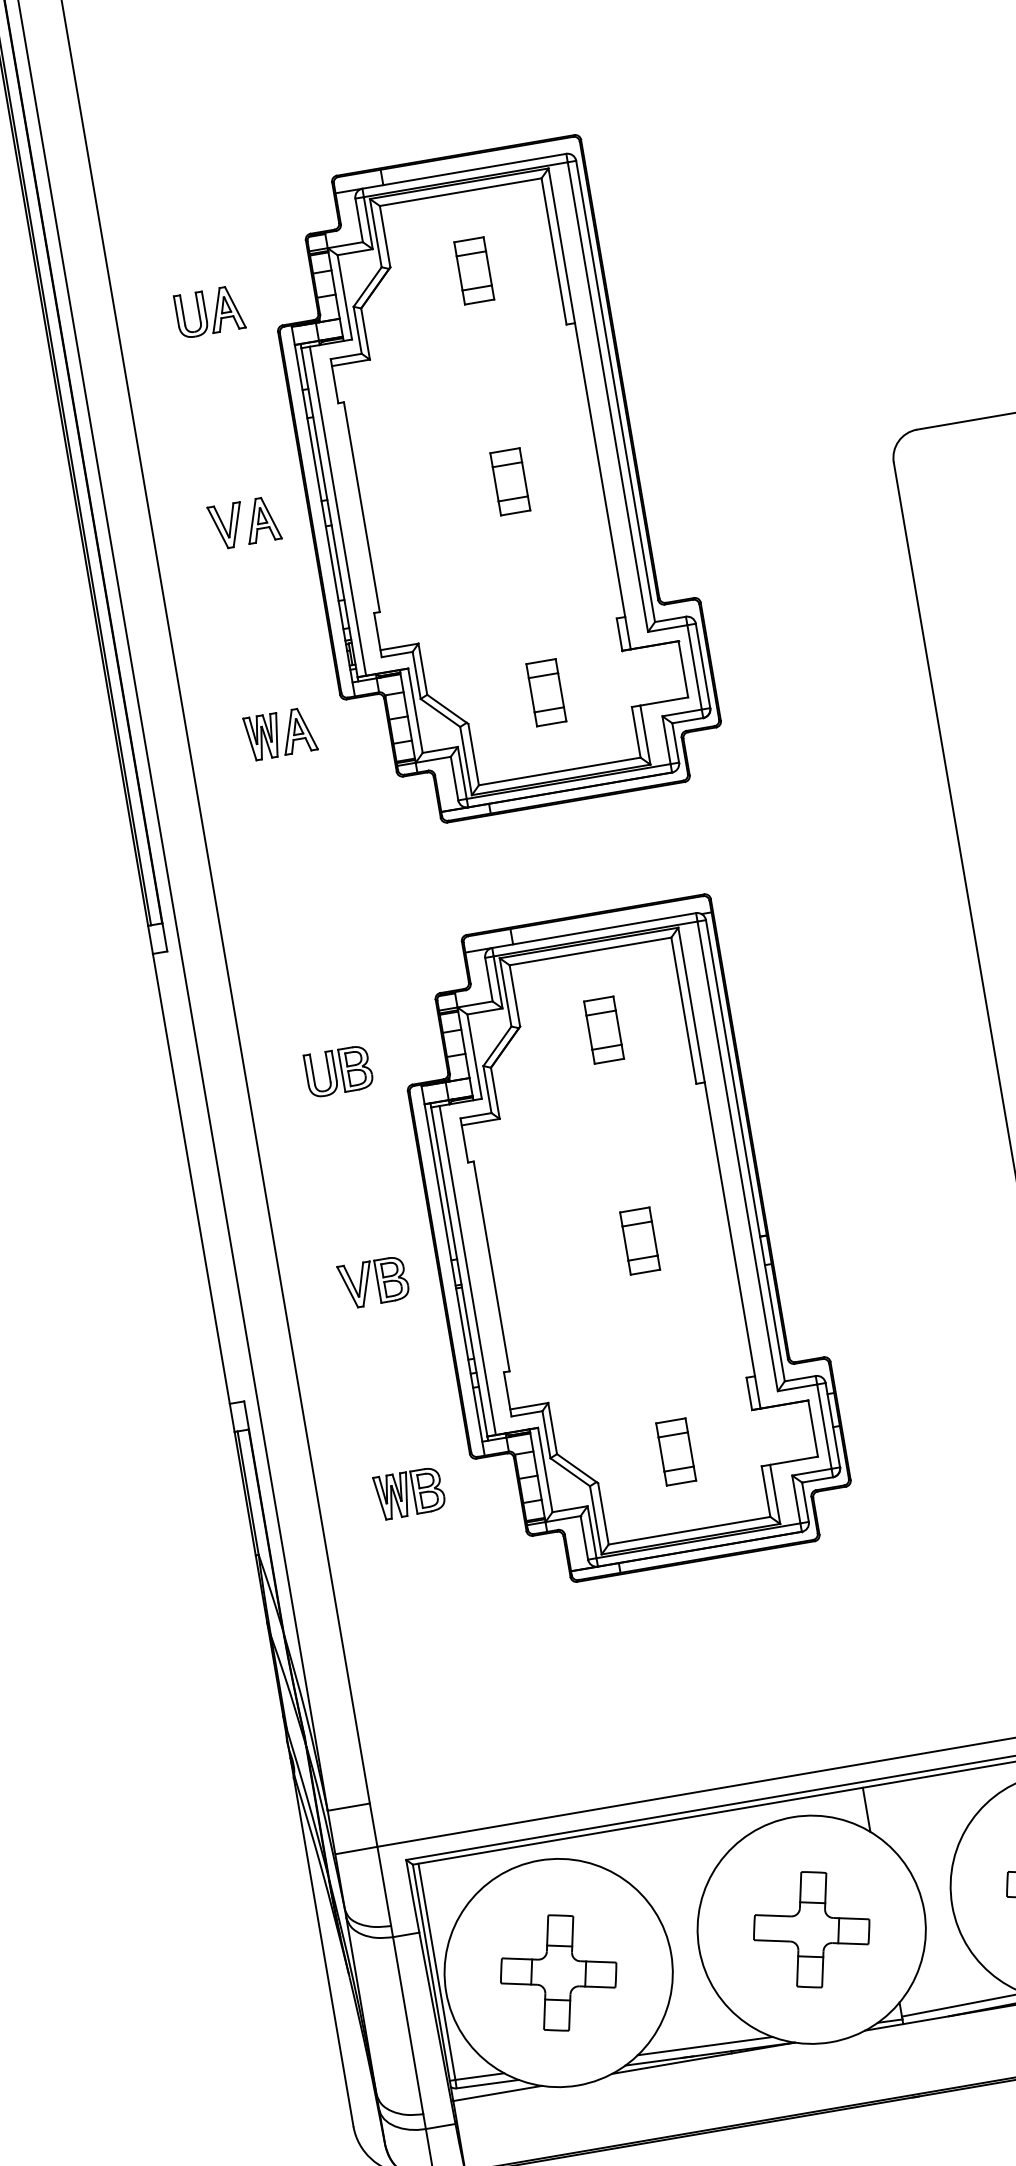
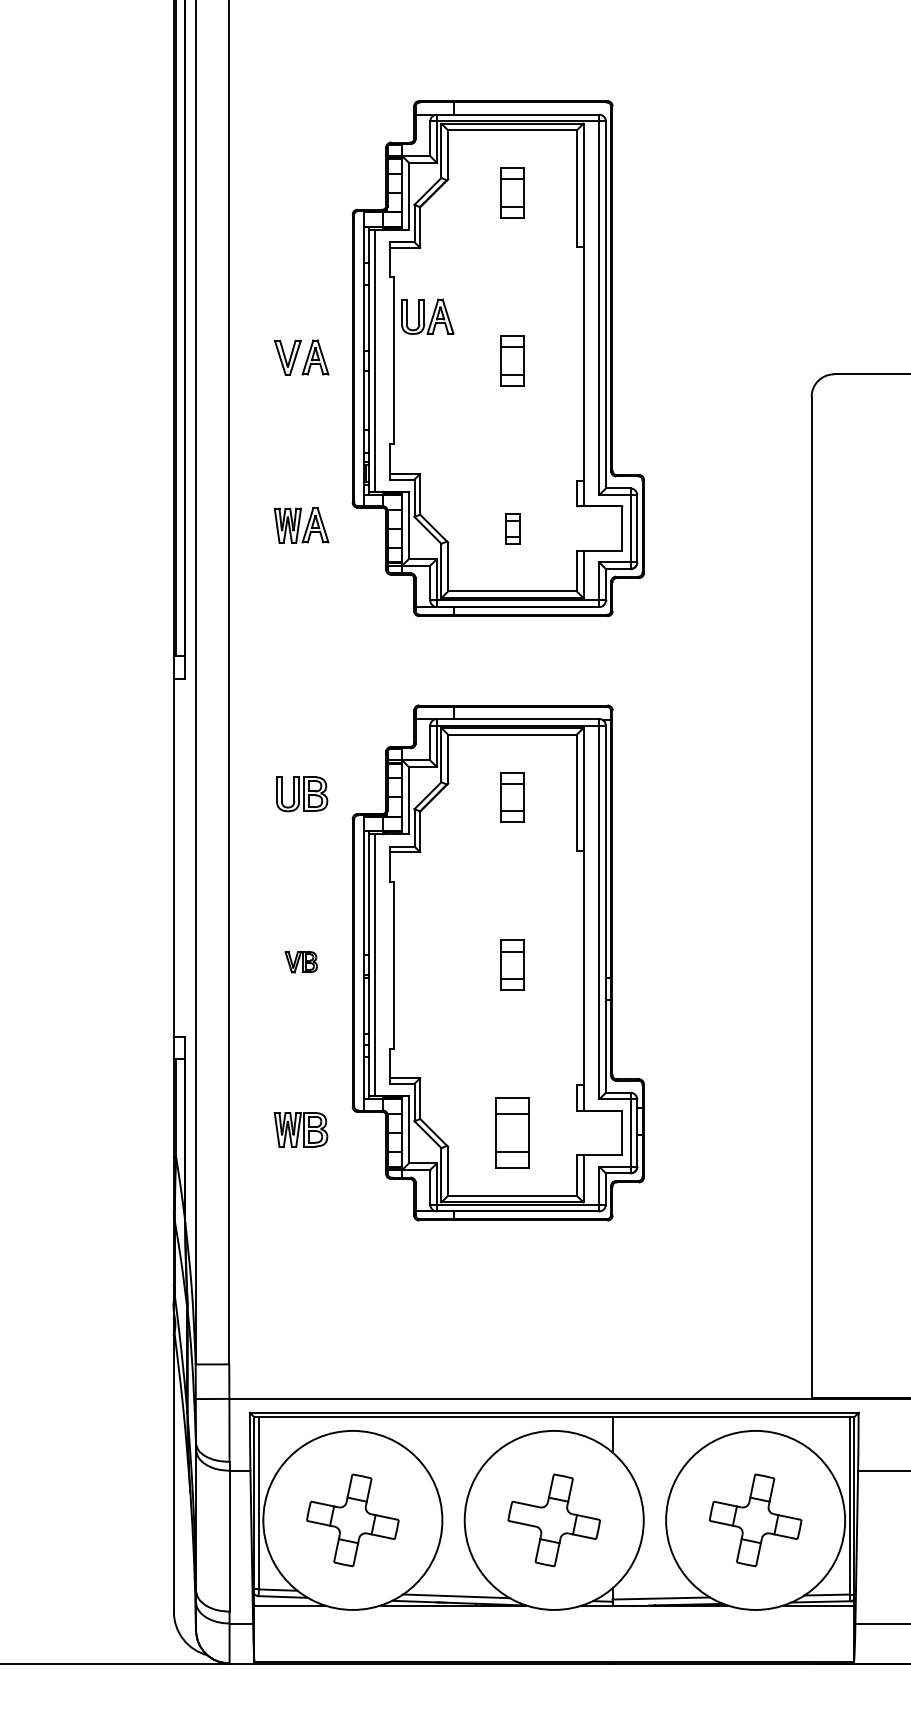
part: (209, 311) -> (427, 316), moved
part: (546, 692) -> (512, 528), size x0.6
part: (374, 1283) -> (301, 962), size x0.6
part: (675, 1451) -> (512, 1132), size x1.4

